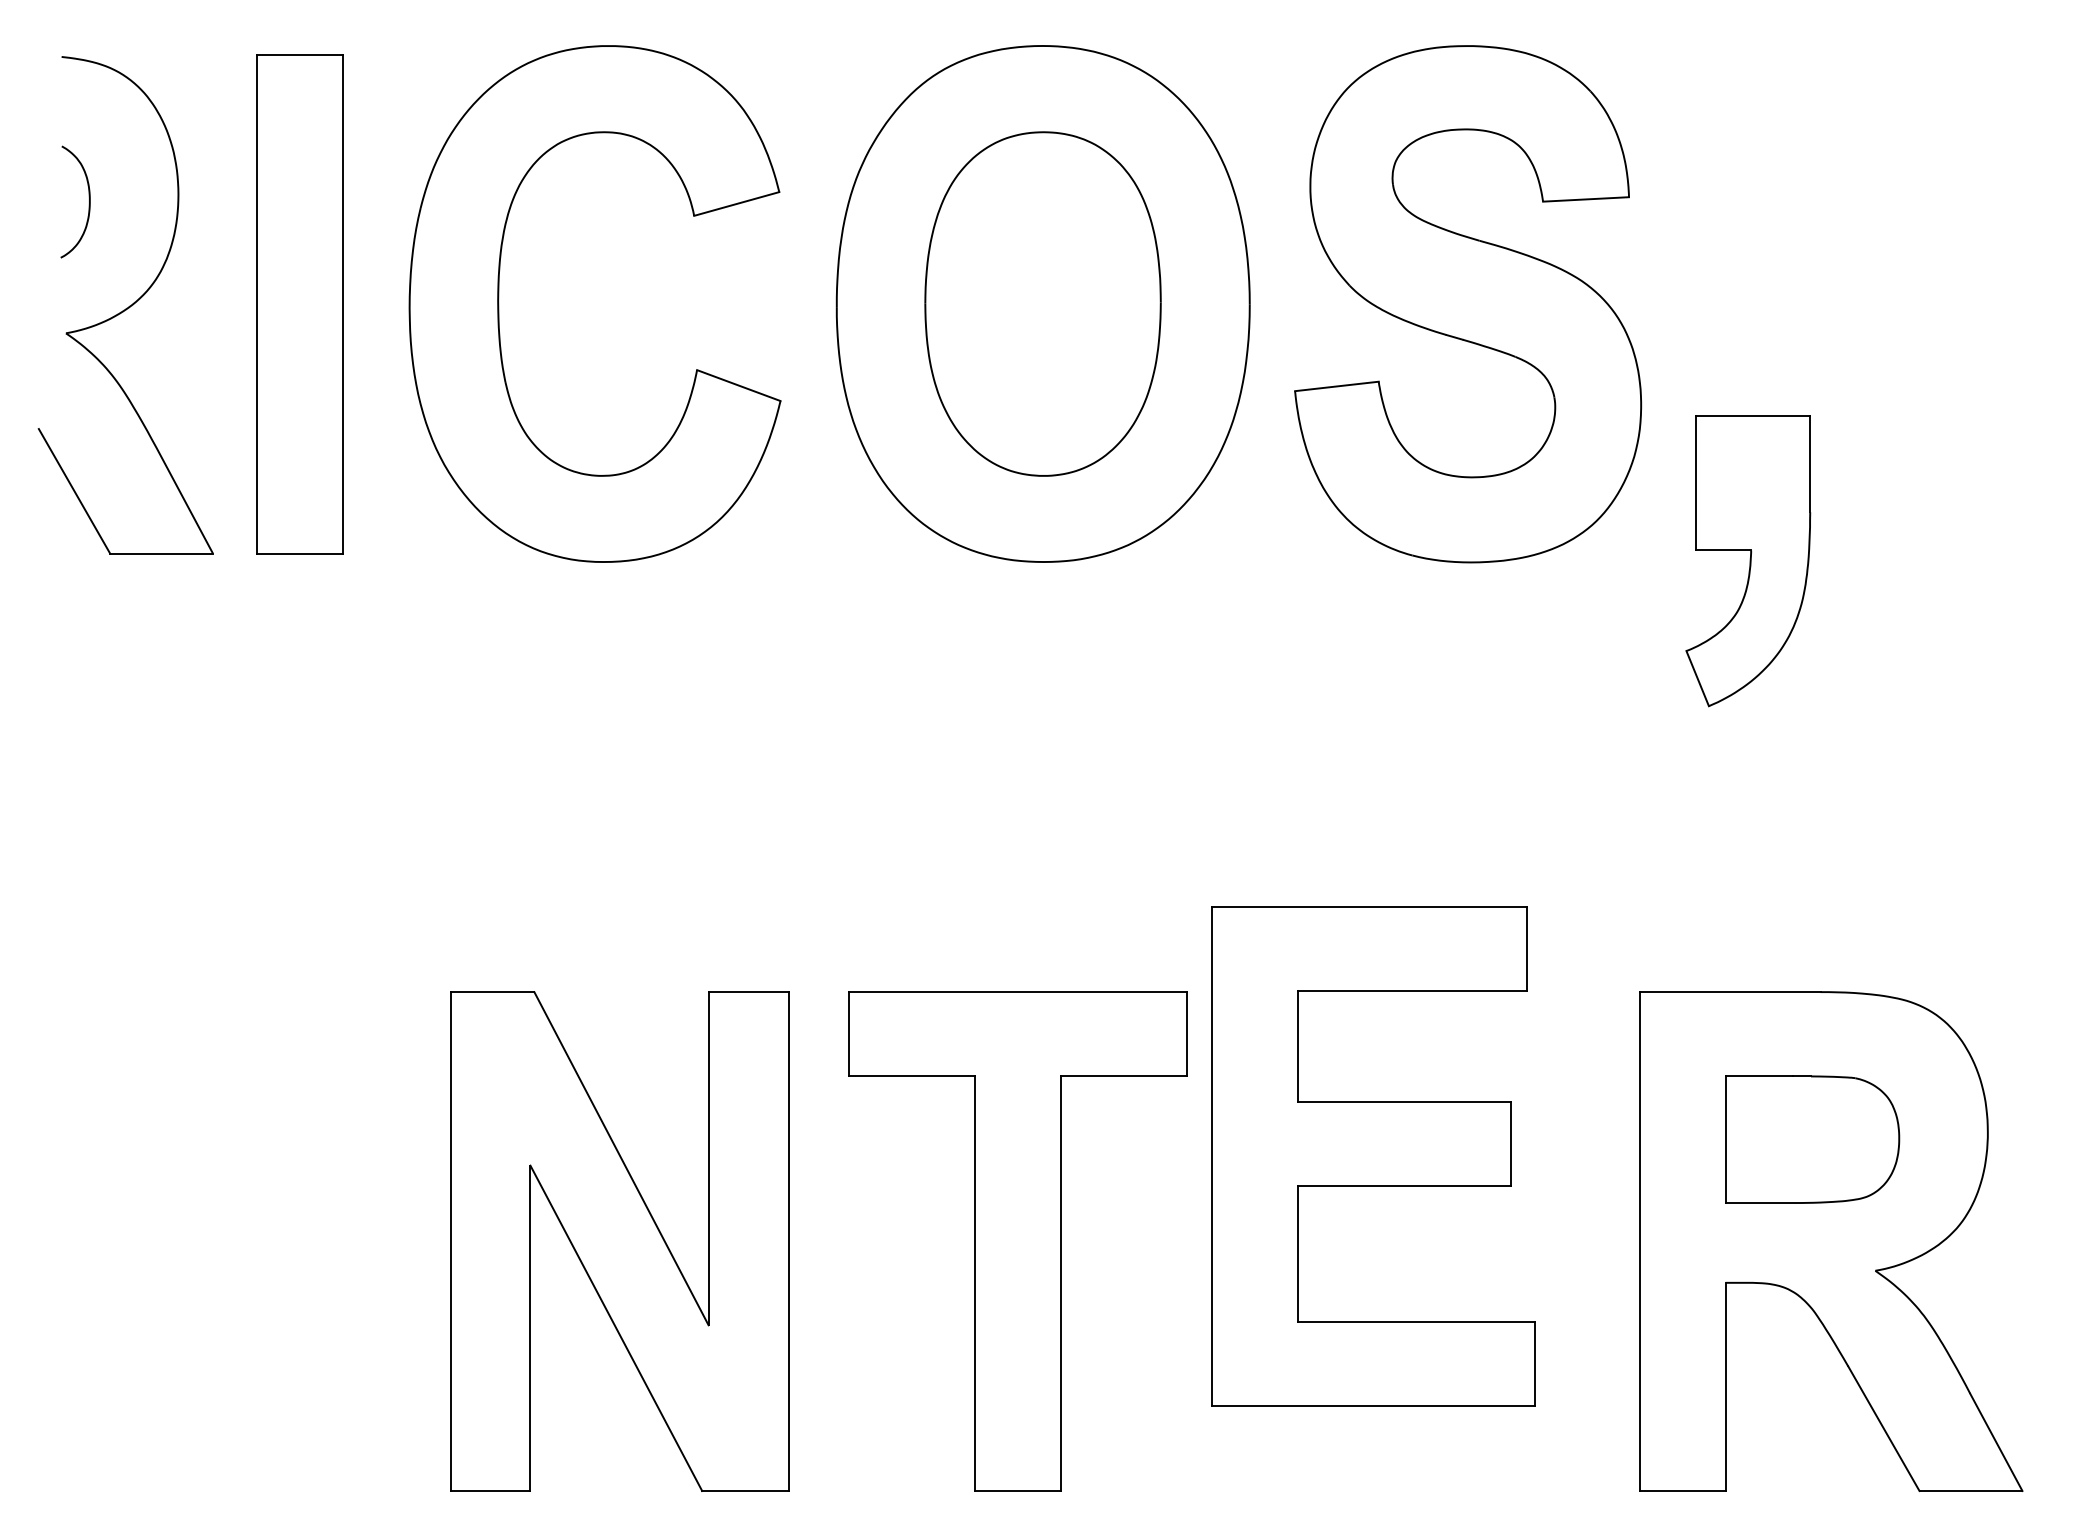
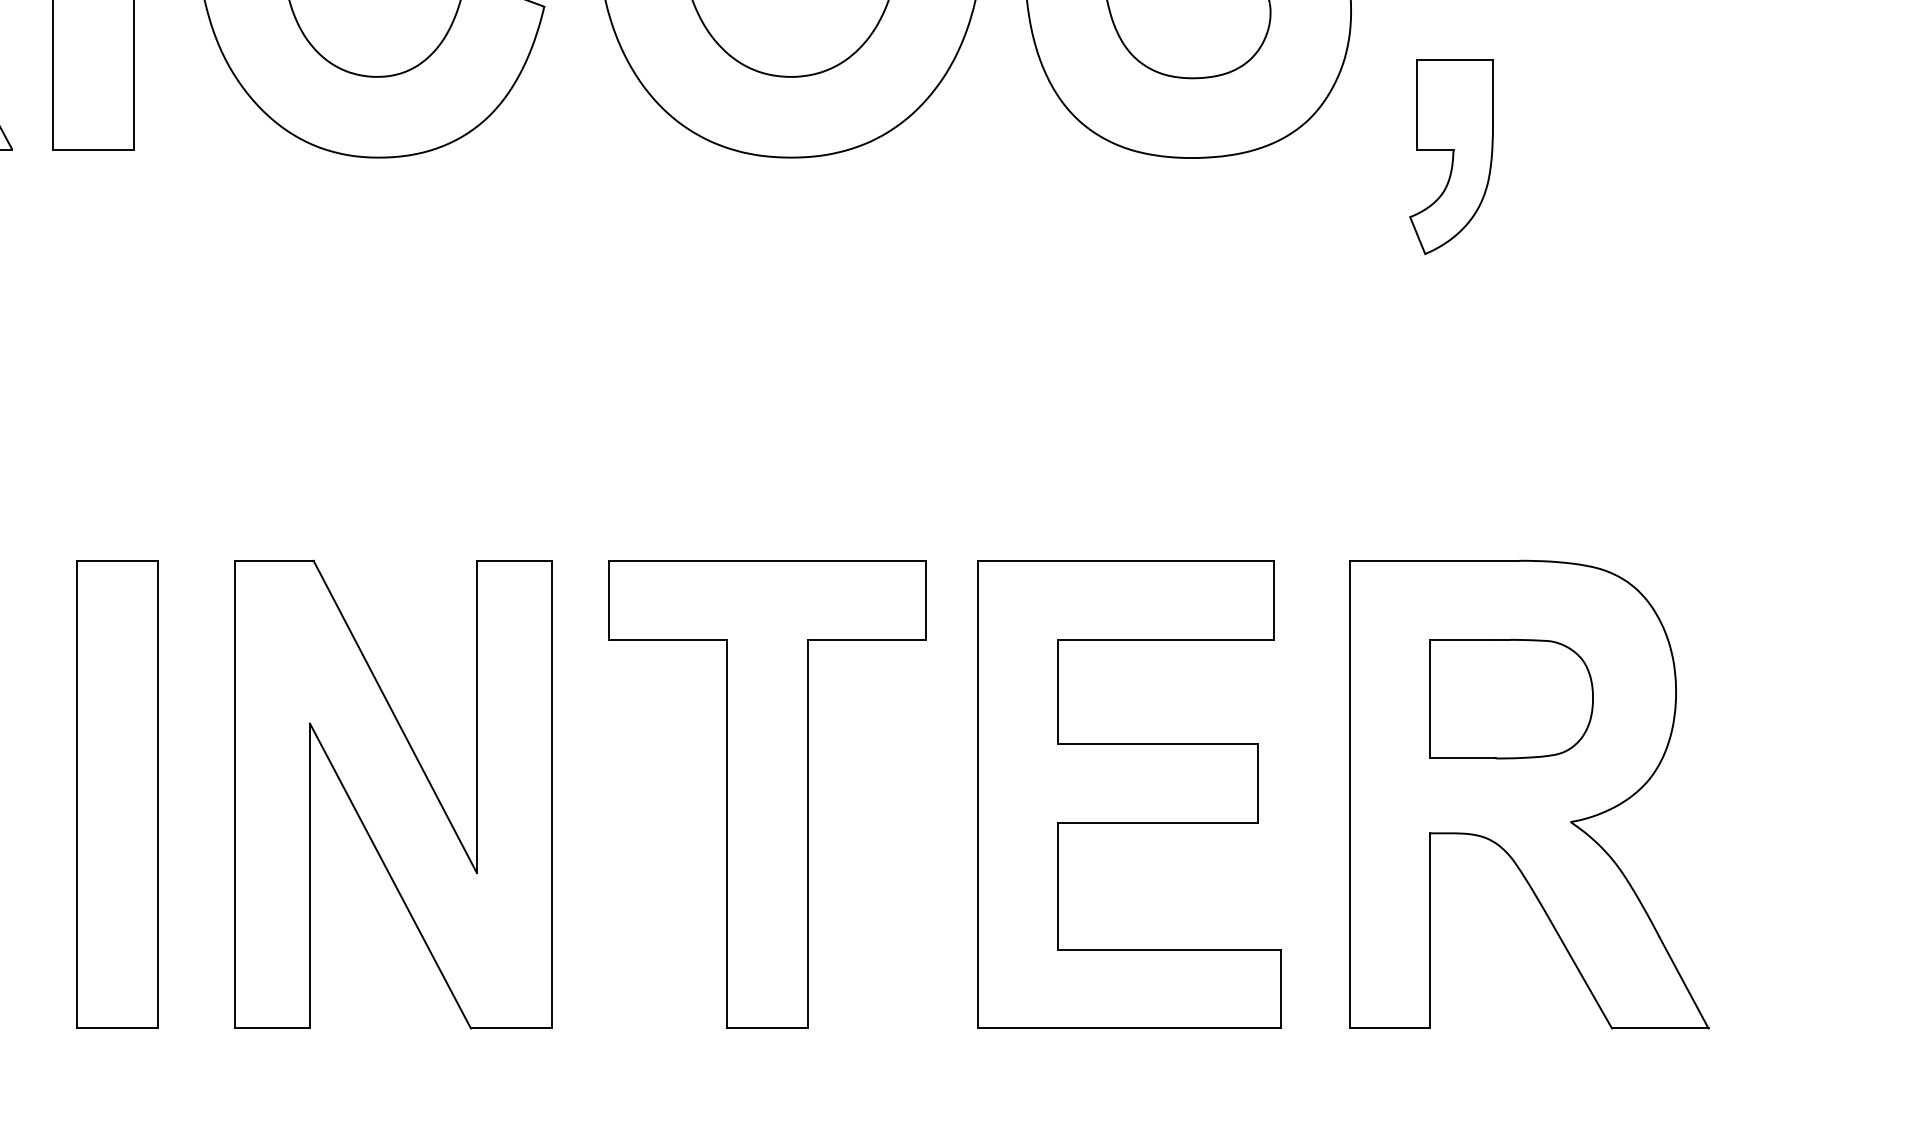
part: (1748, 561) -> (1451, 157), size x0.71
part: (1373, 1156) -> (1129, 794), moved
part: (324, 1241) -> (116, 794), added

